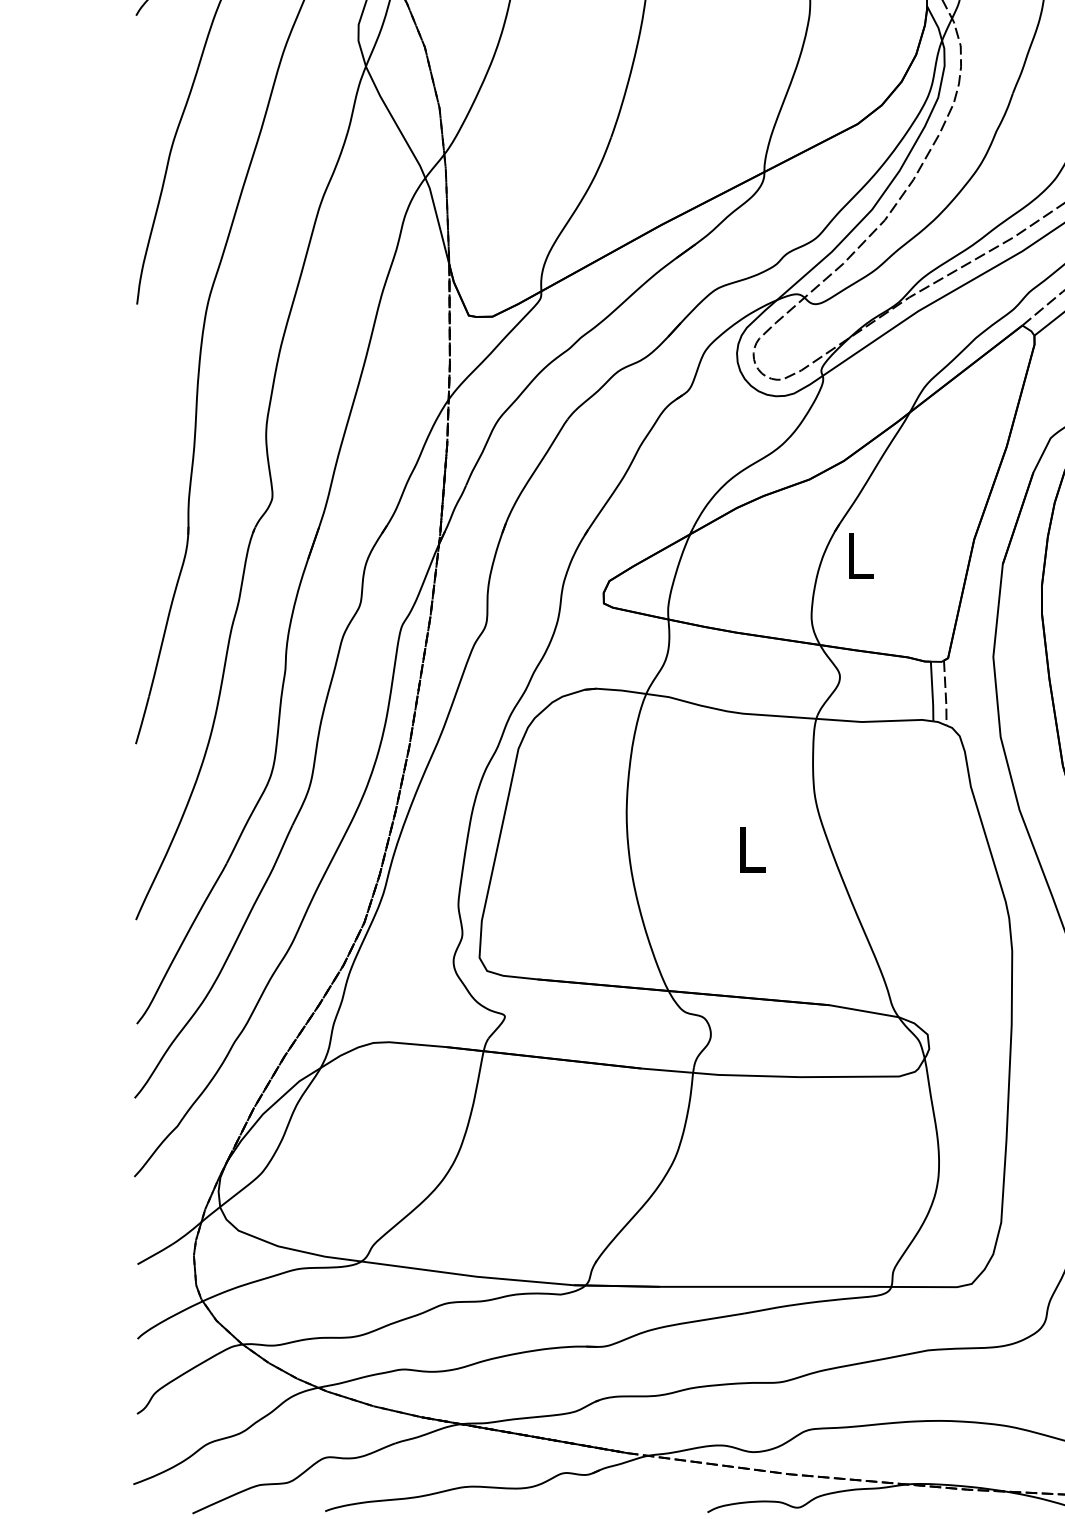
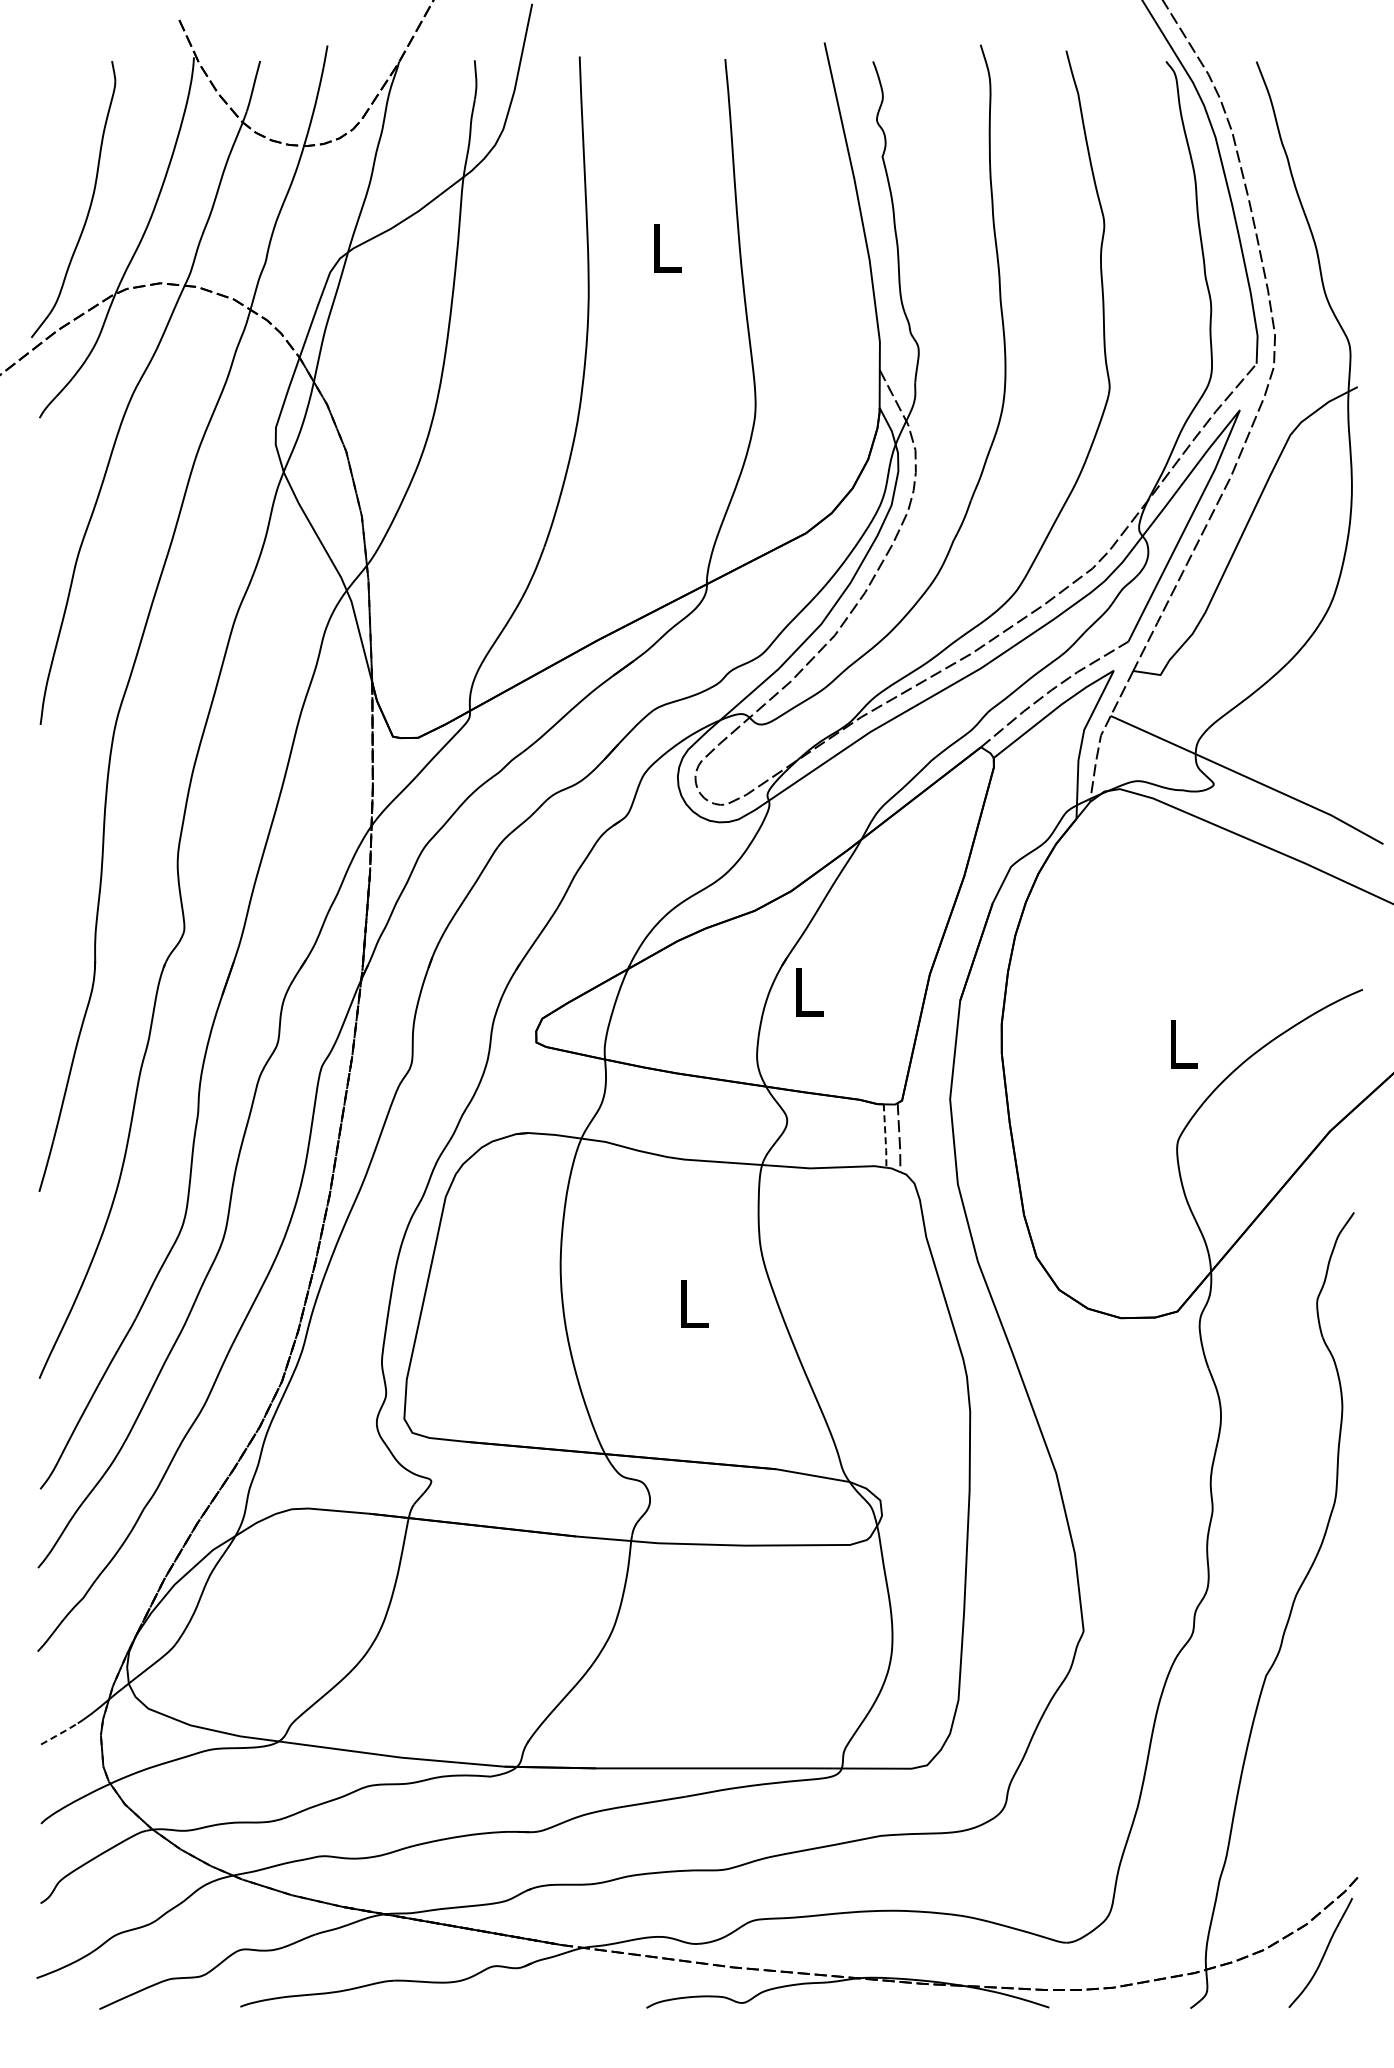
line: (932, 691) -> (885, 1136), solid -> dashed
line: (155, 1254) -> (60, 1733), solid -> dashed

